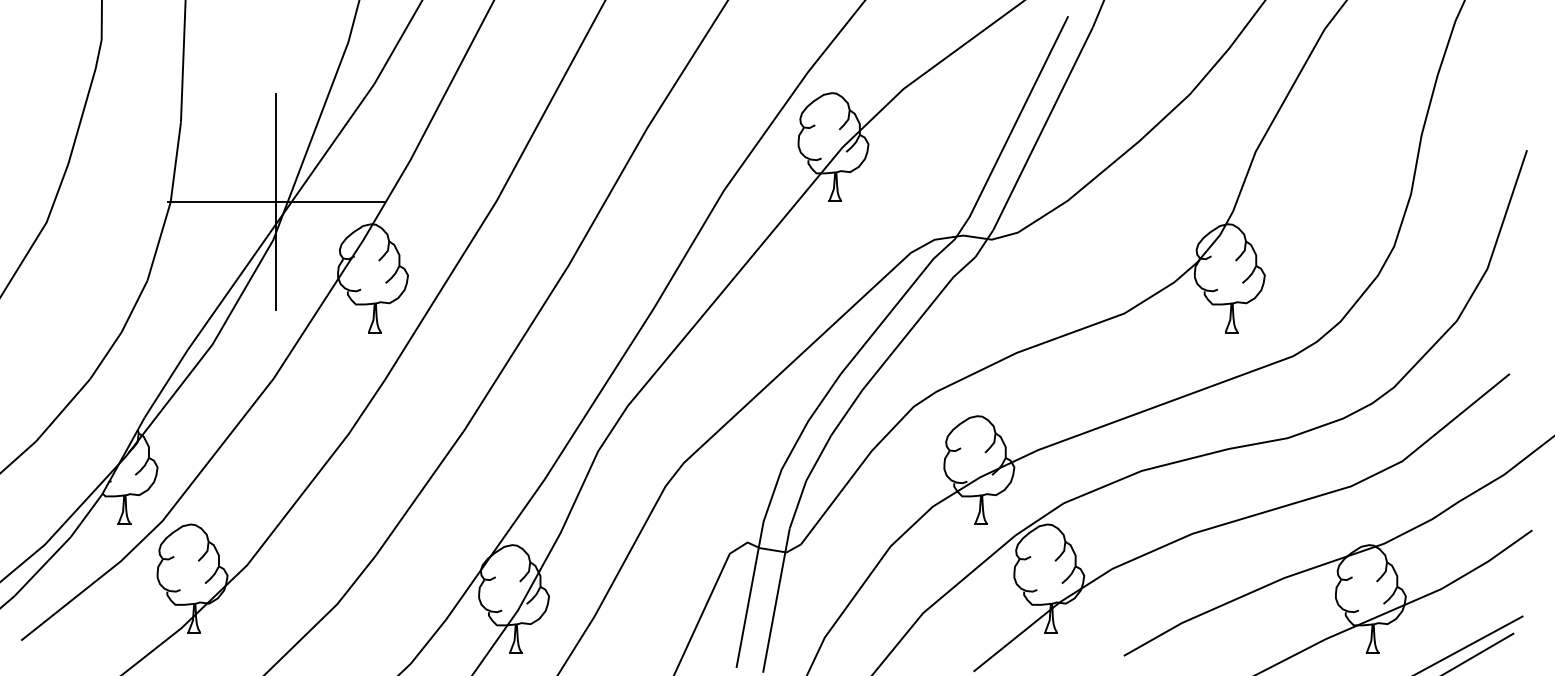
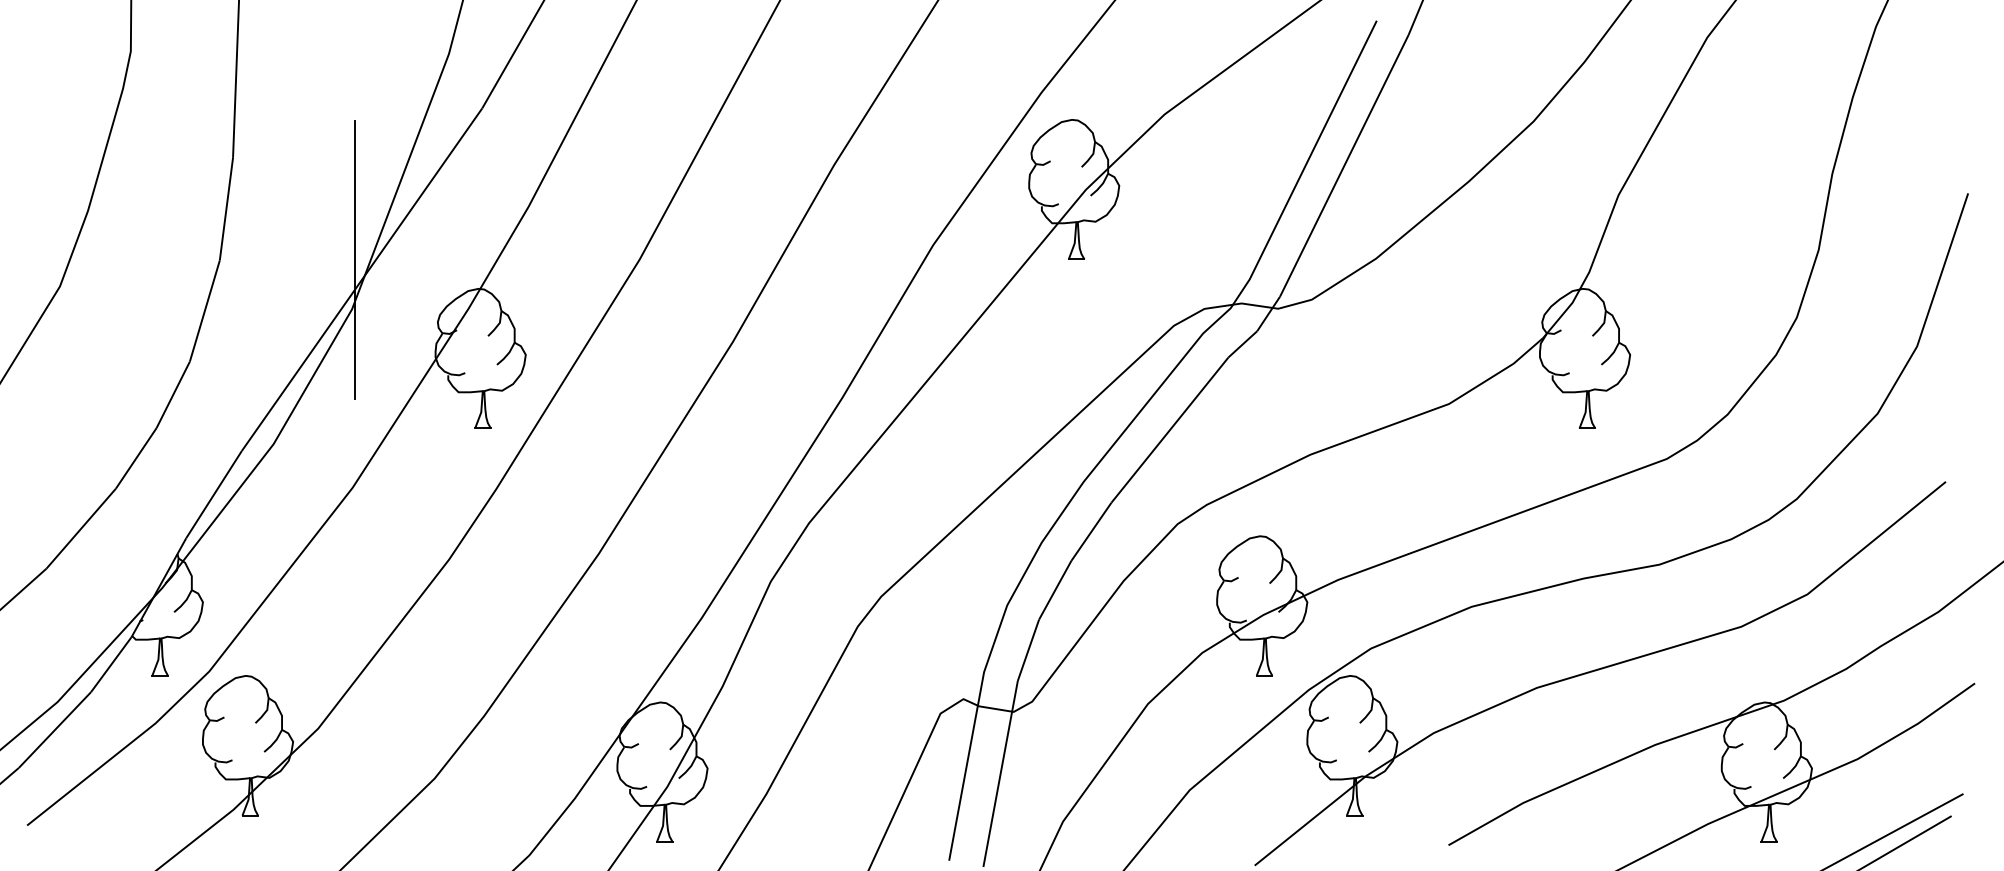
line: (275, 201) -> (354, 259), removed

